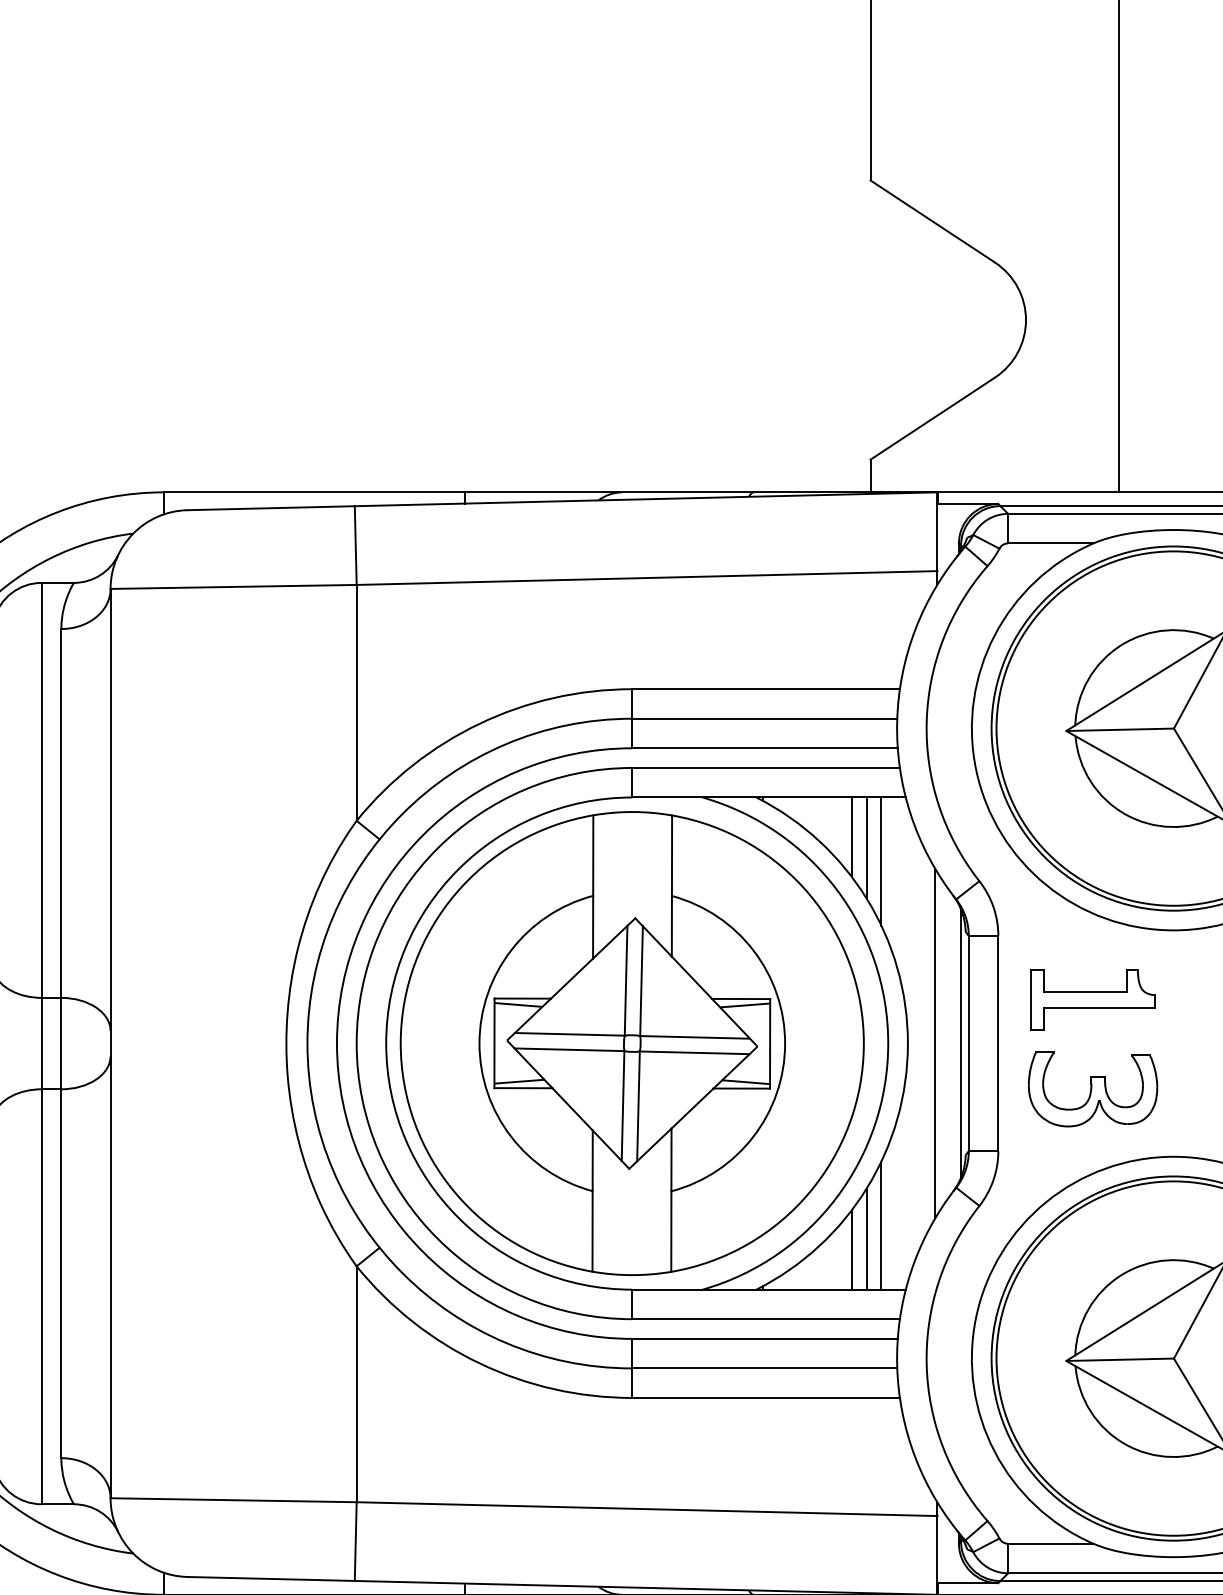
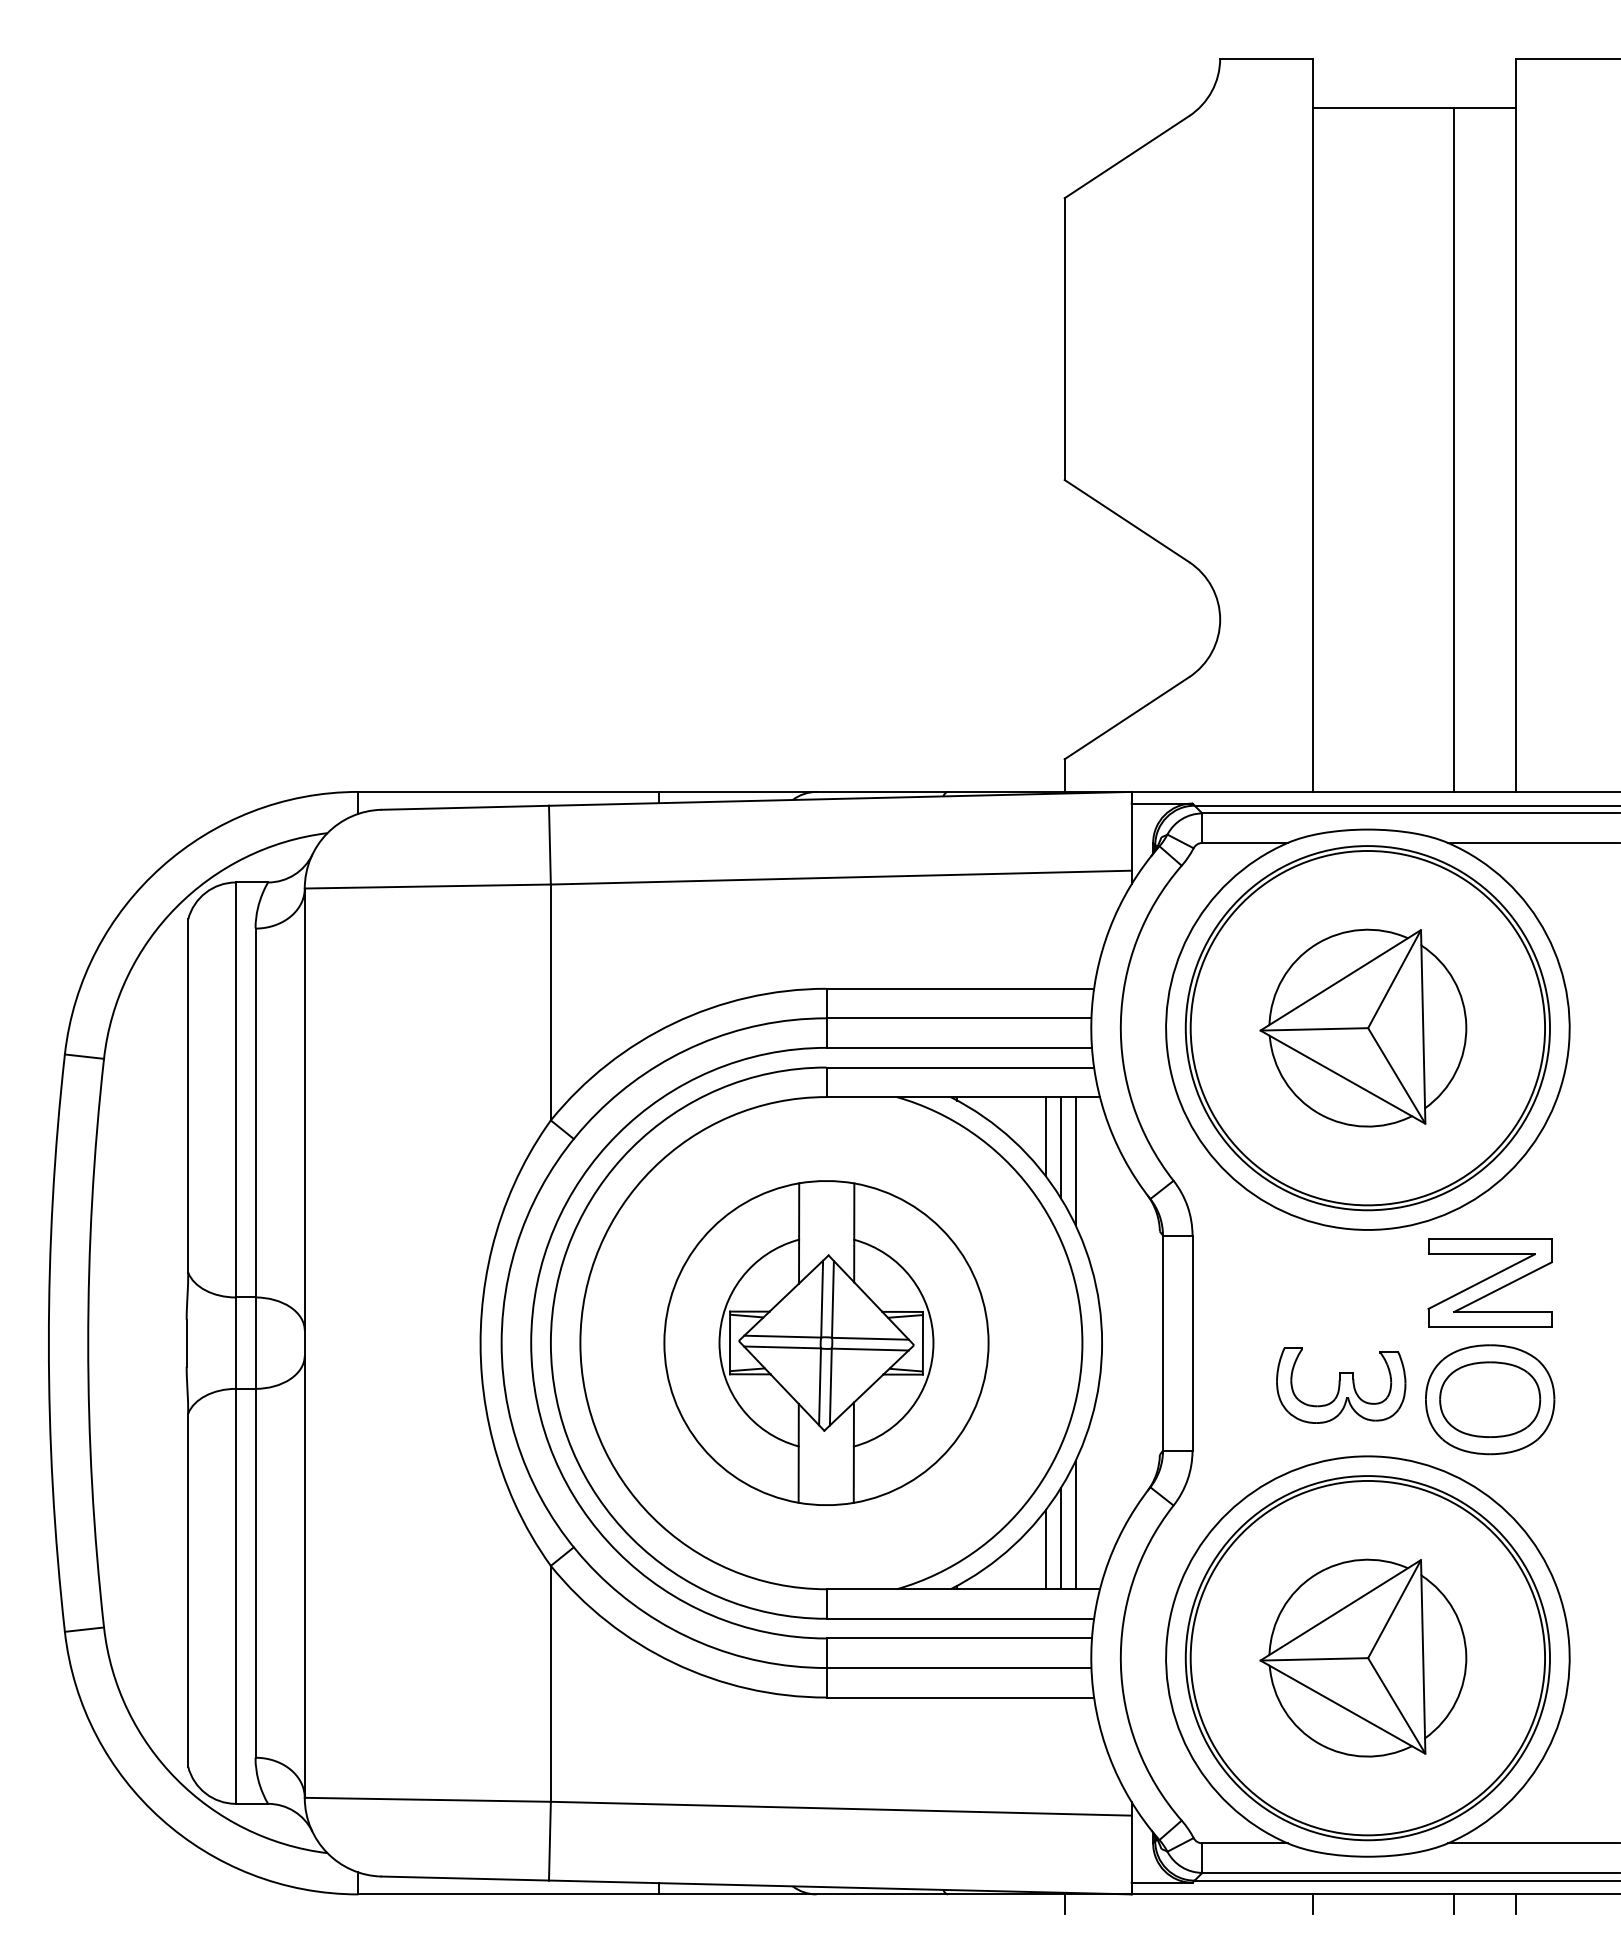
part: (1093, 998) -> (1287, 1298), removed
part: (632, 1042) -> (826, 1342), size x0.7
line: (935, 1042) -> (1129, 1342), removed
line: (961, 1043) -> (1155, 1343), removed
part: (1093, 1088) -> (1341, 1385), moved

